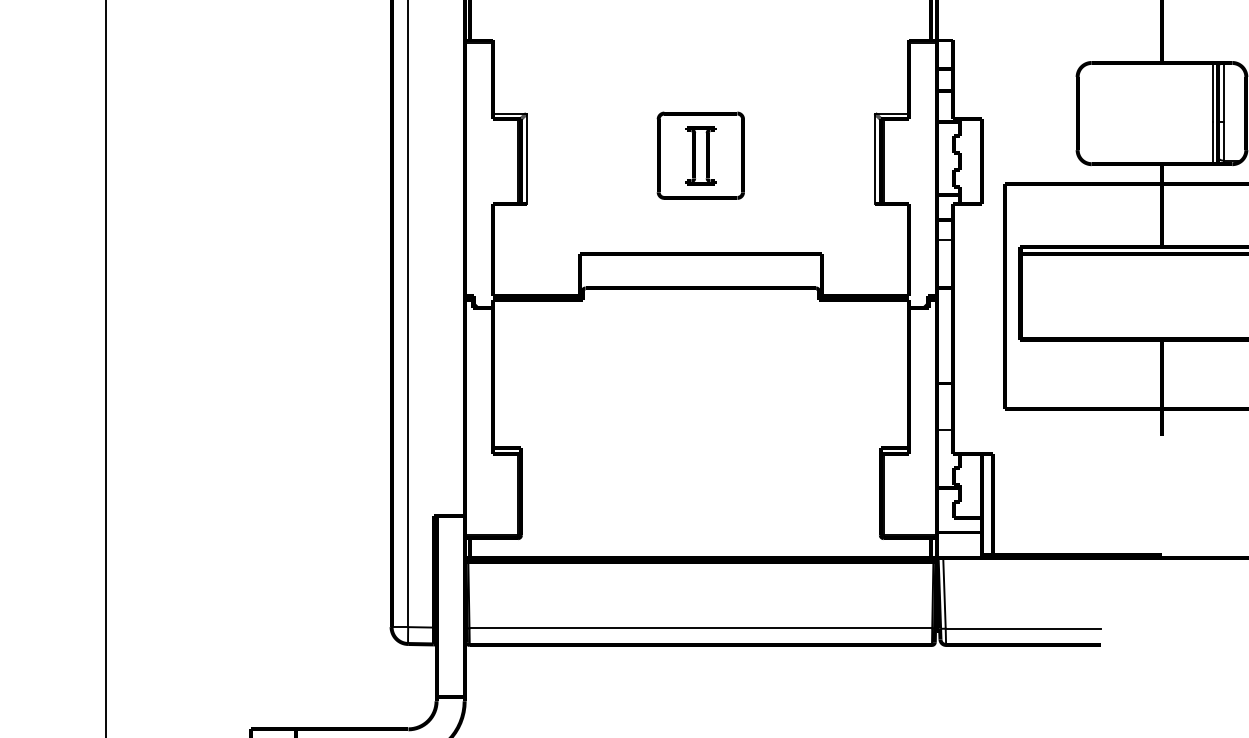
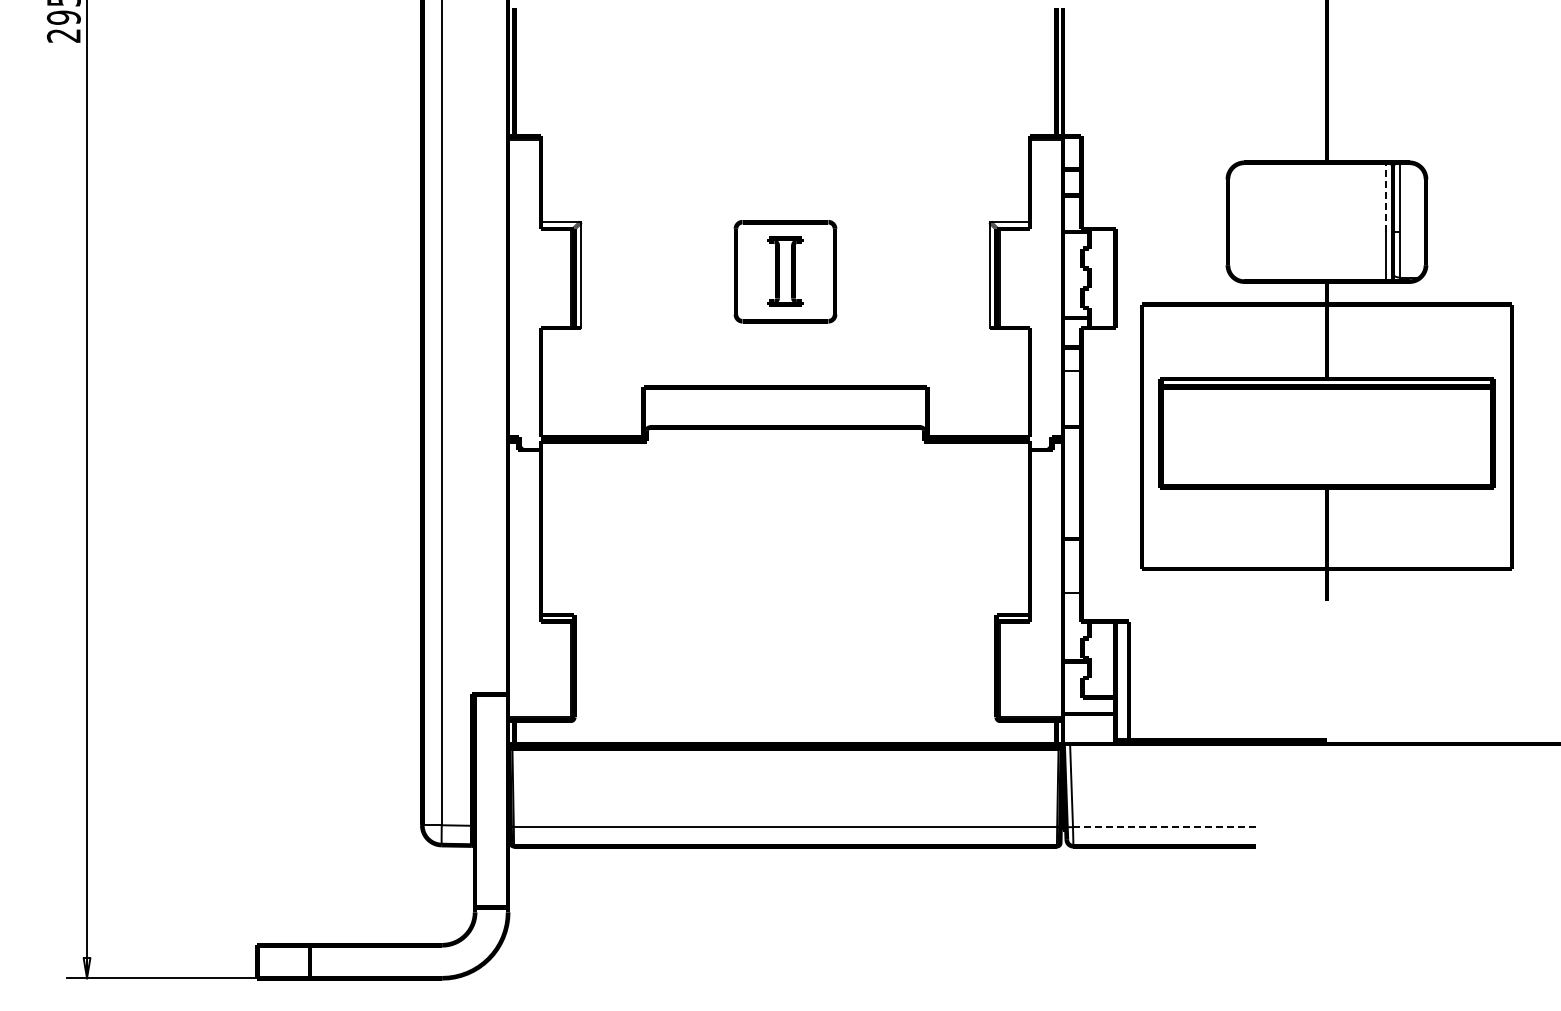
line: (1212, 92) -> (1386, 197), solid -> dashed
line: (1023, 629) -> (1164, 827), solid -> dashed

